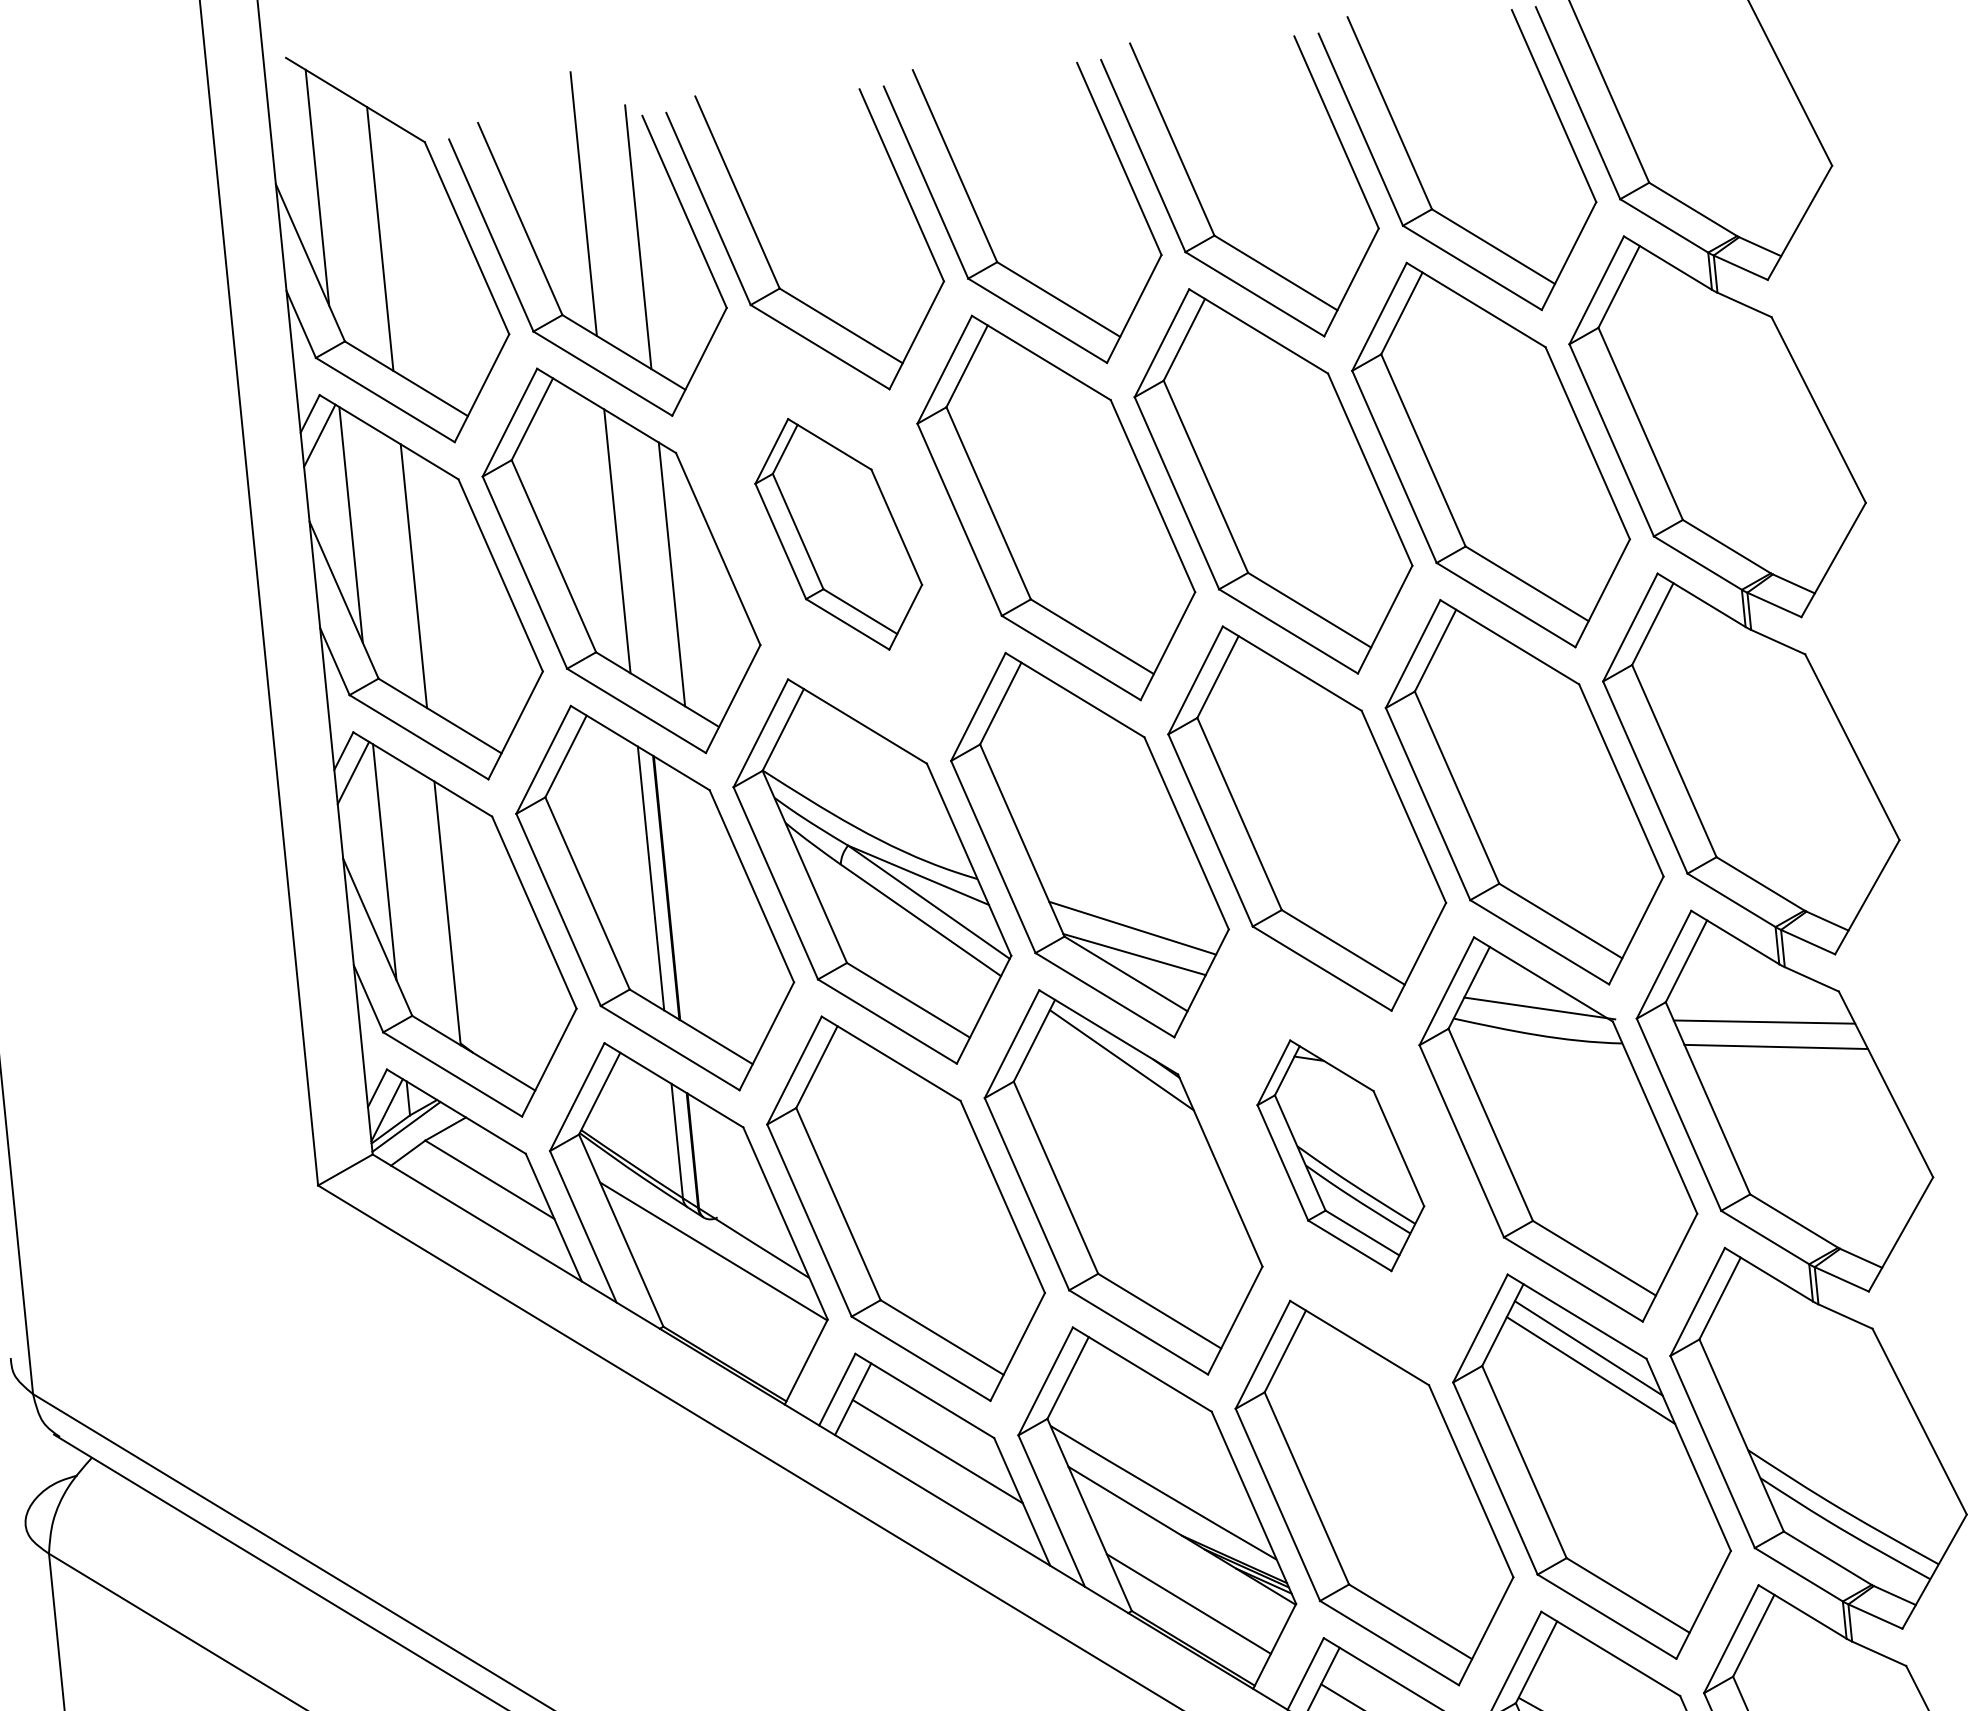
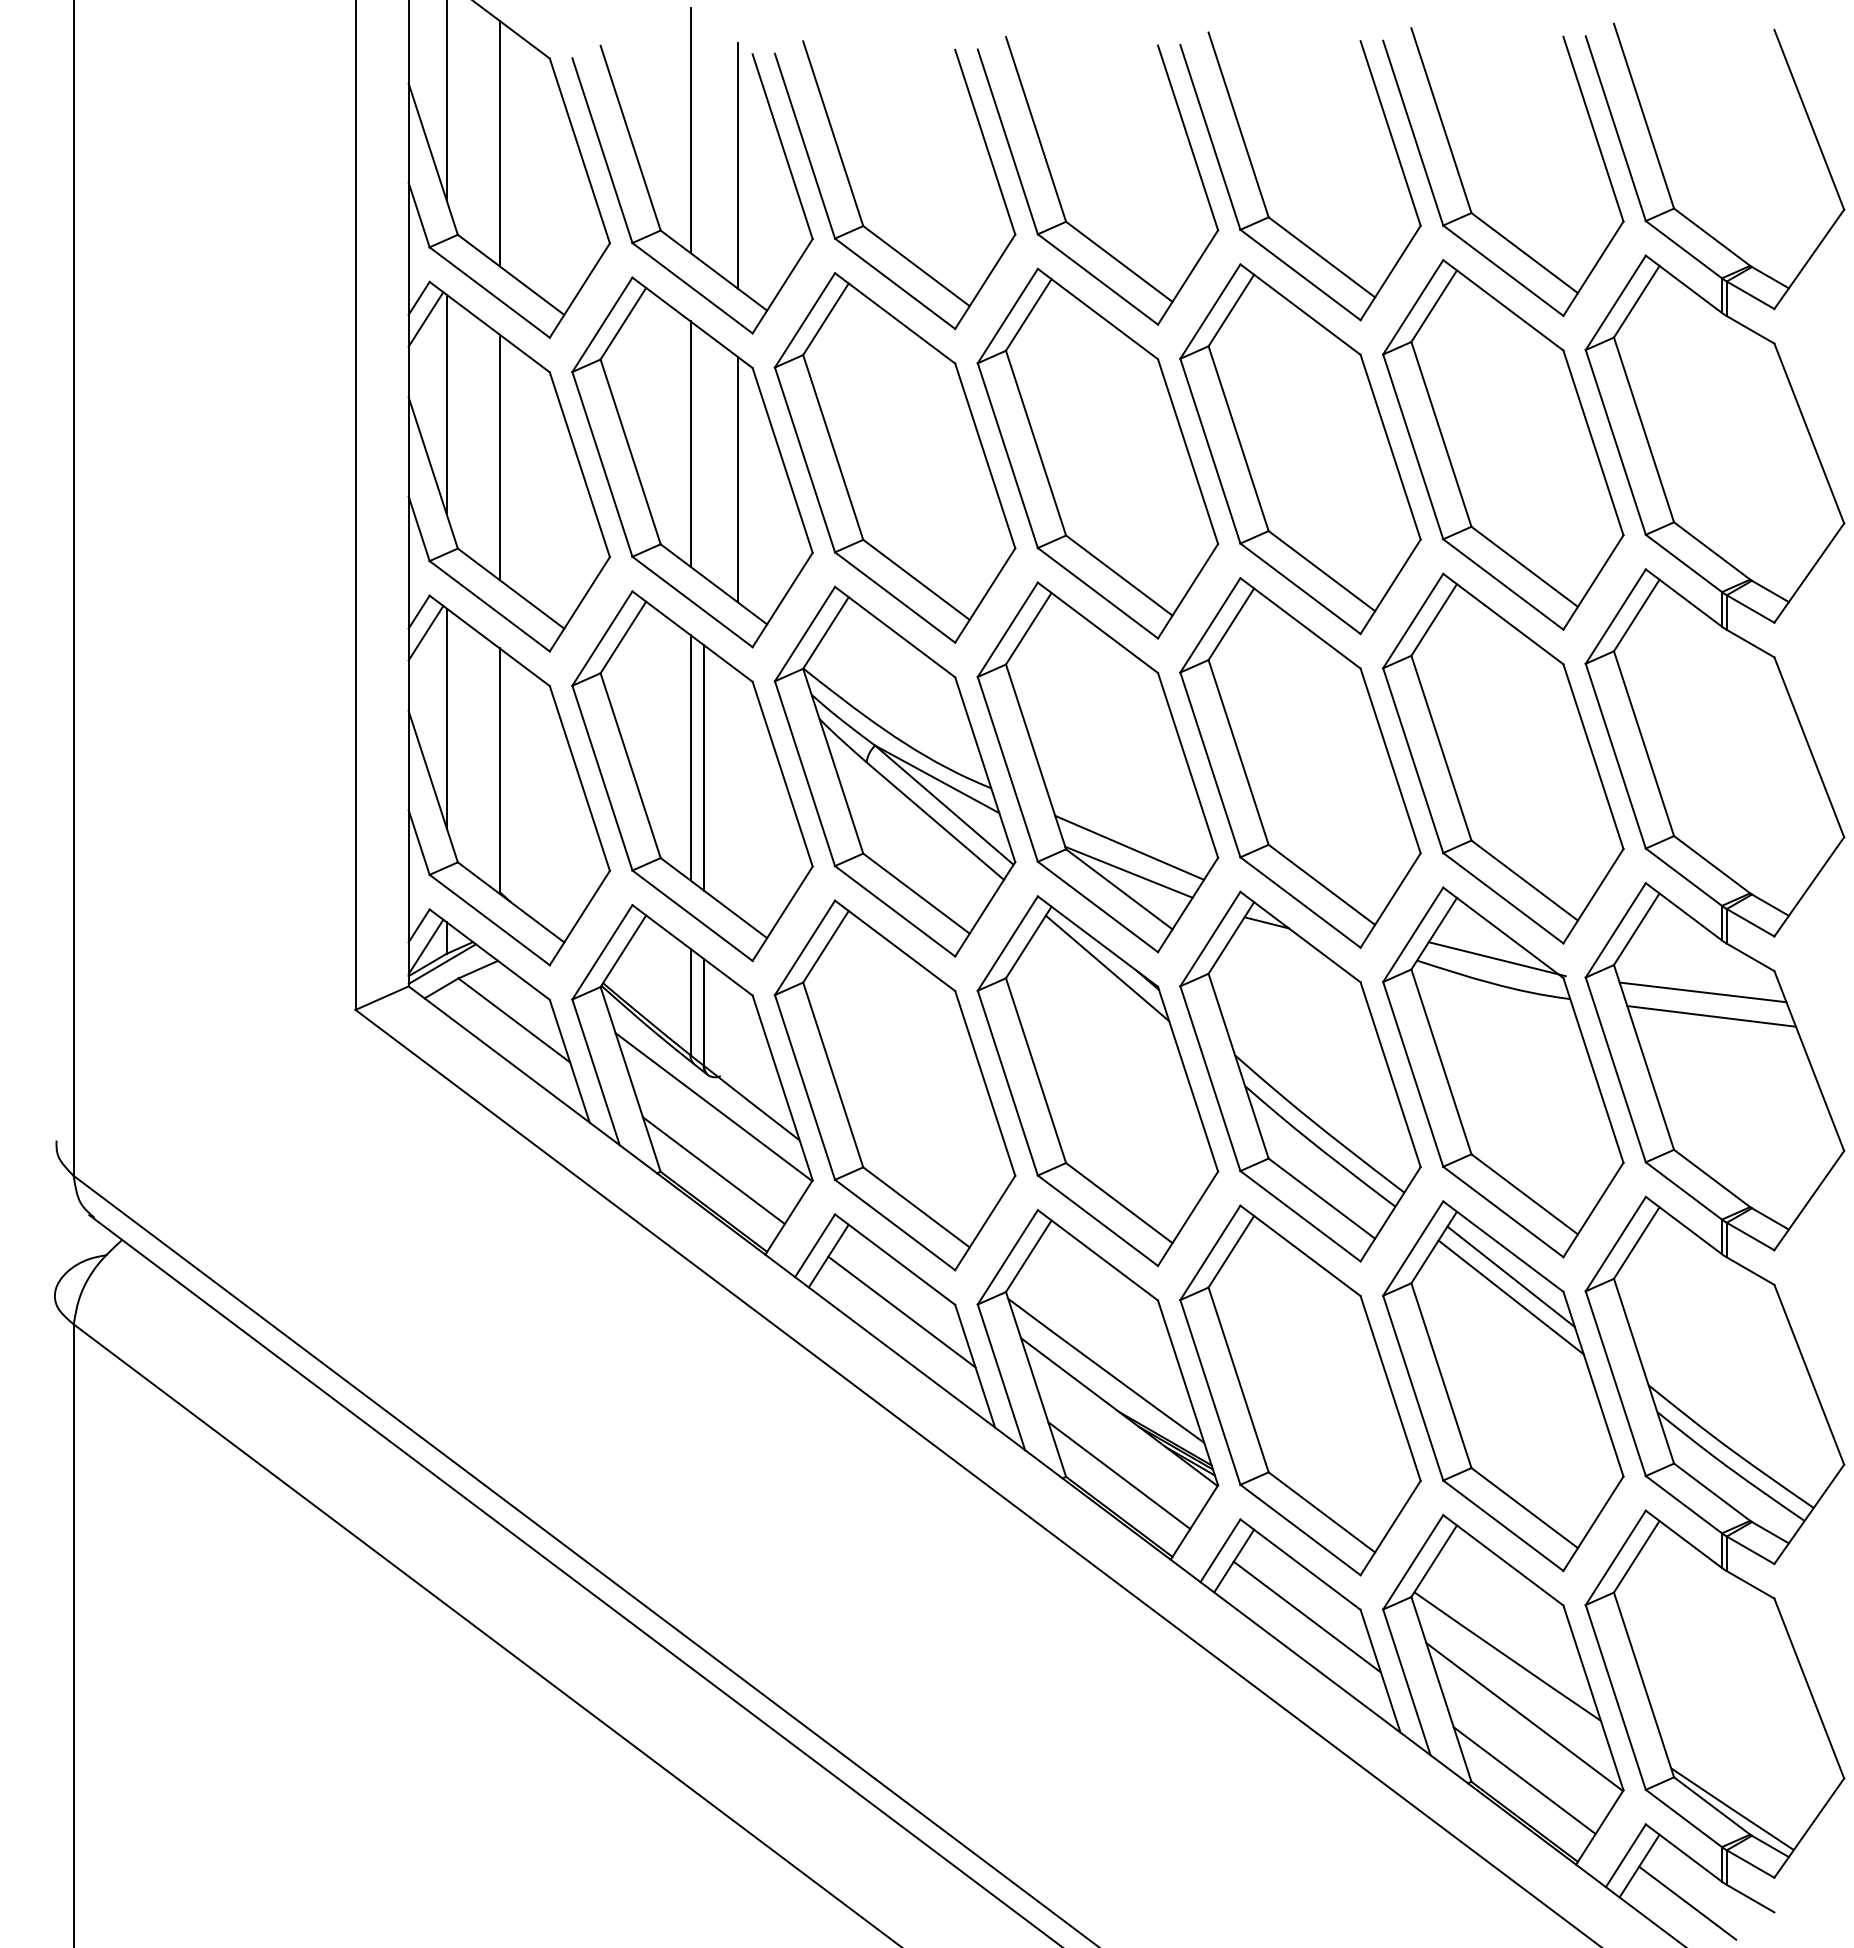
part: (838, 533) -> (894, 457), size x1.67
part: (1340, 1155) -> (1300, 1076), size x1.67
line: (720, 1319) -> (713, 1170), added

